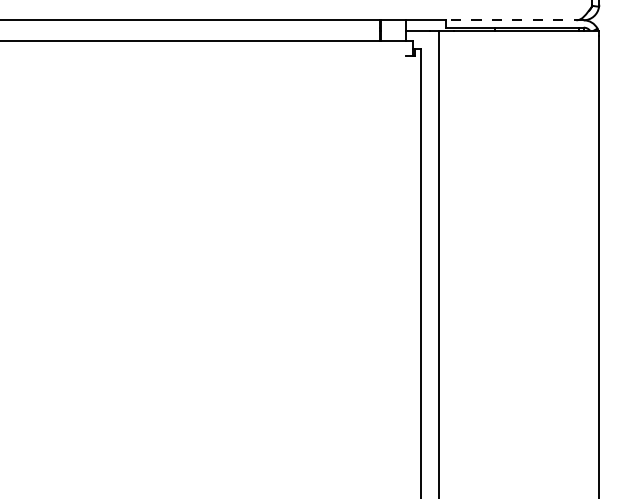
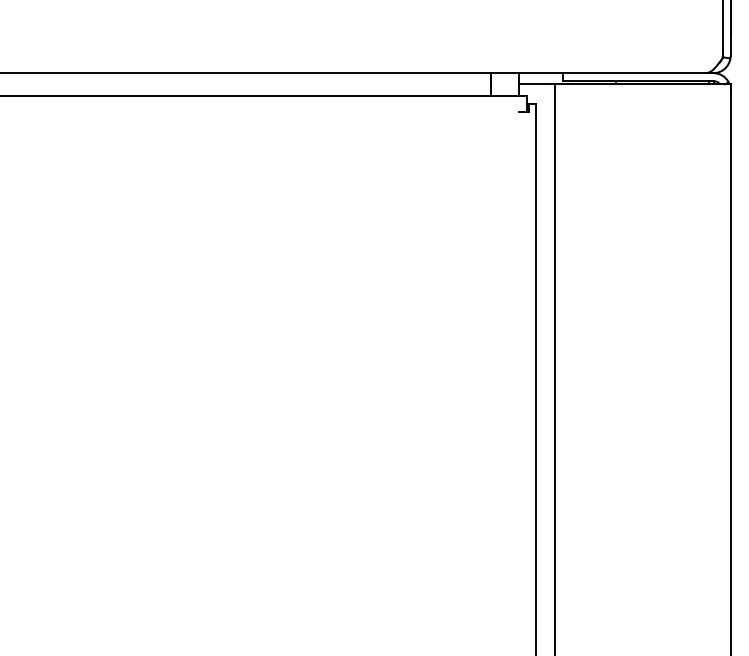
line: (514, 20) -> (637, 73), dashed -> solid

